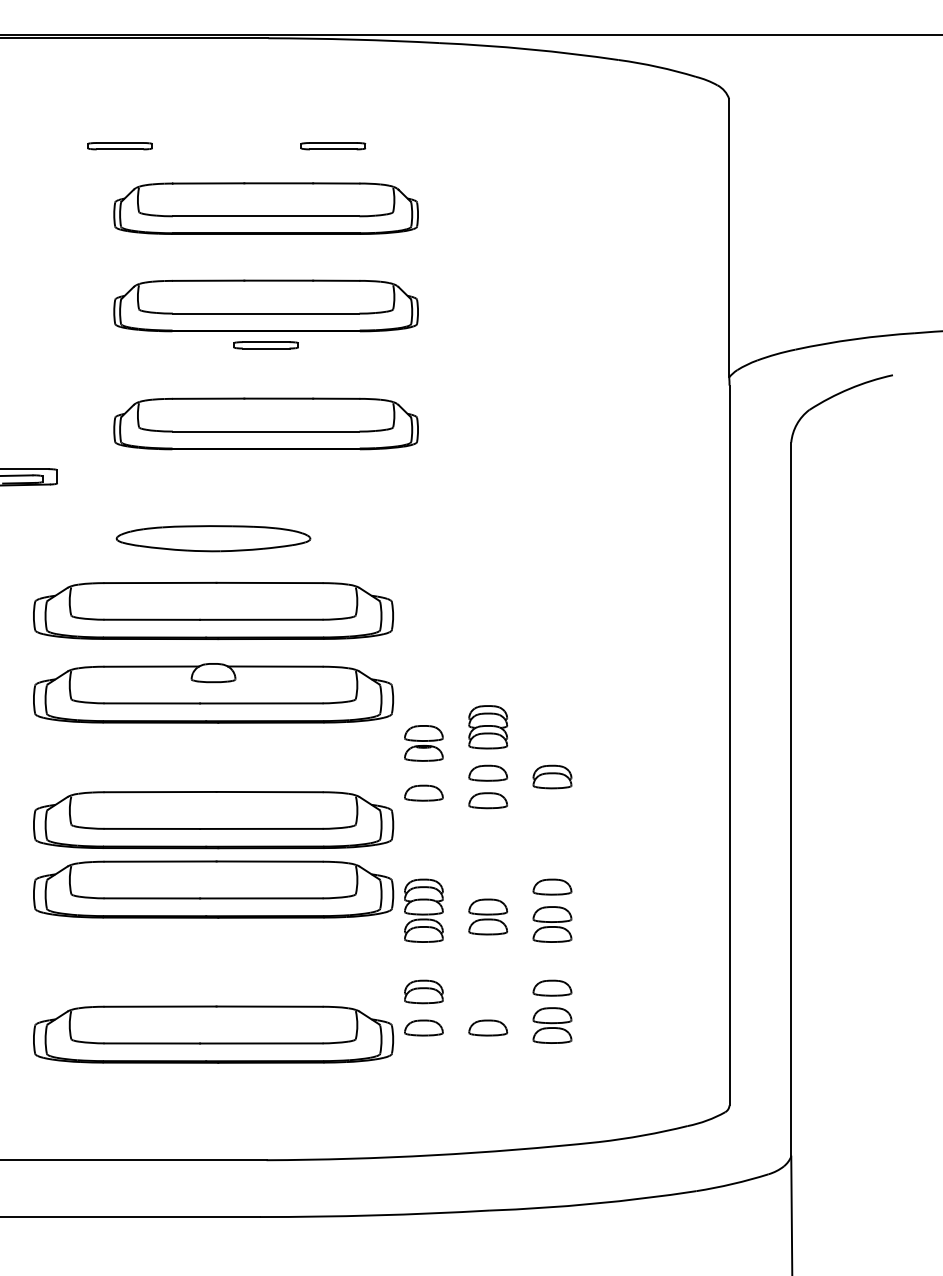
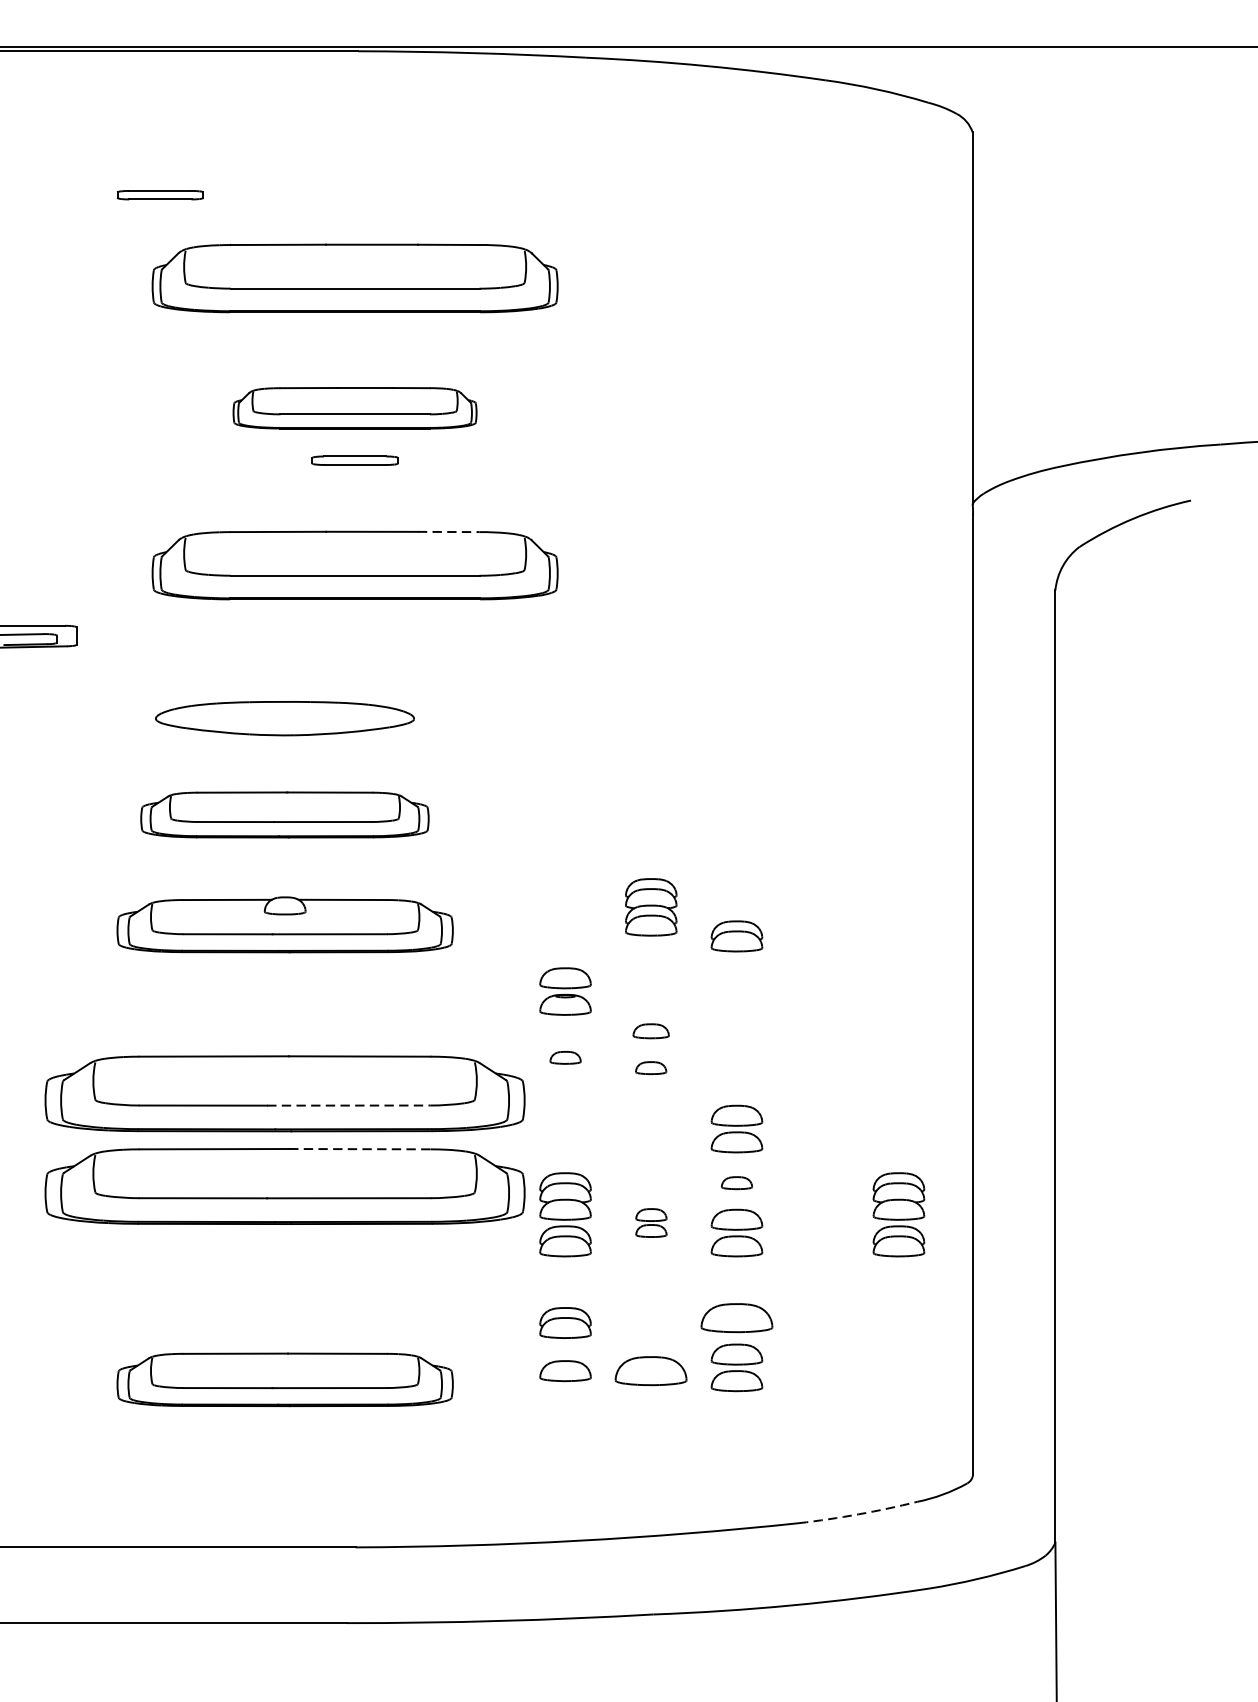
part: (333, 146) -> (444, 195), removed
part: (265, 305) -> (354, 407), size x0.6
line: (336, 398) -> (448, 531), solid -> dashed
part: (213, 610) -> (284, 814), size x0.6
part: (213, 693) -> (284, 925), size x0.7
part: (488, 727) -> (651, 907), moved
part: (487, 772) -> (650, 1030), size x0.7
part: (552, 776) -> (737, 935), moved
part: (423, 792) -> (564, 1057), size x0.6
part: (487, 800) -> (650, 1067), size x0.6
line: (261, 828) -> (348, 1105), solid -> dashed
part: (552, 846) -> (737, 1129), added
line: (270, 861) -> (360, 1149), solid -> dashed
part: (552, 886) -> (737, 1182), size x0.6
part: (673, 910) -> (898, 1214), added
part: (488, 916) -> (651, 1222), size x0.6
part: (552, 987) -> (737, 1317), size x1.4
part: (488, 1027) -> (651, 1370), size x1.4
part: (213, 1034) -> (284, 1379), size x0.7
arc: (643, 1135) -> (858, 1514), solid -> dashed

